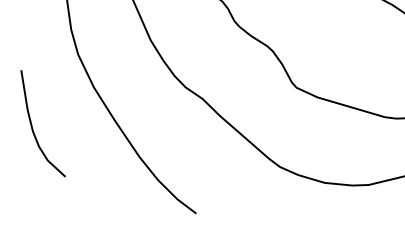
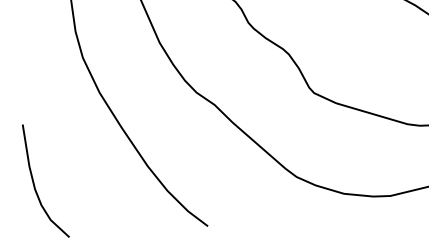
curve: (32, 124) -> (34, 181), moved

